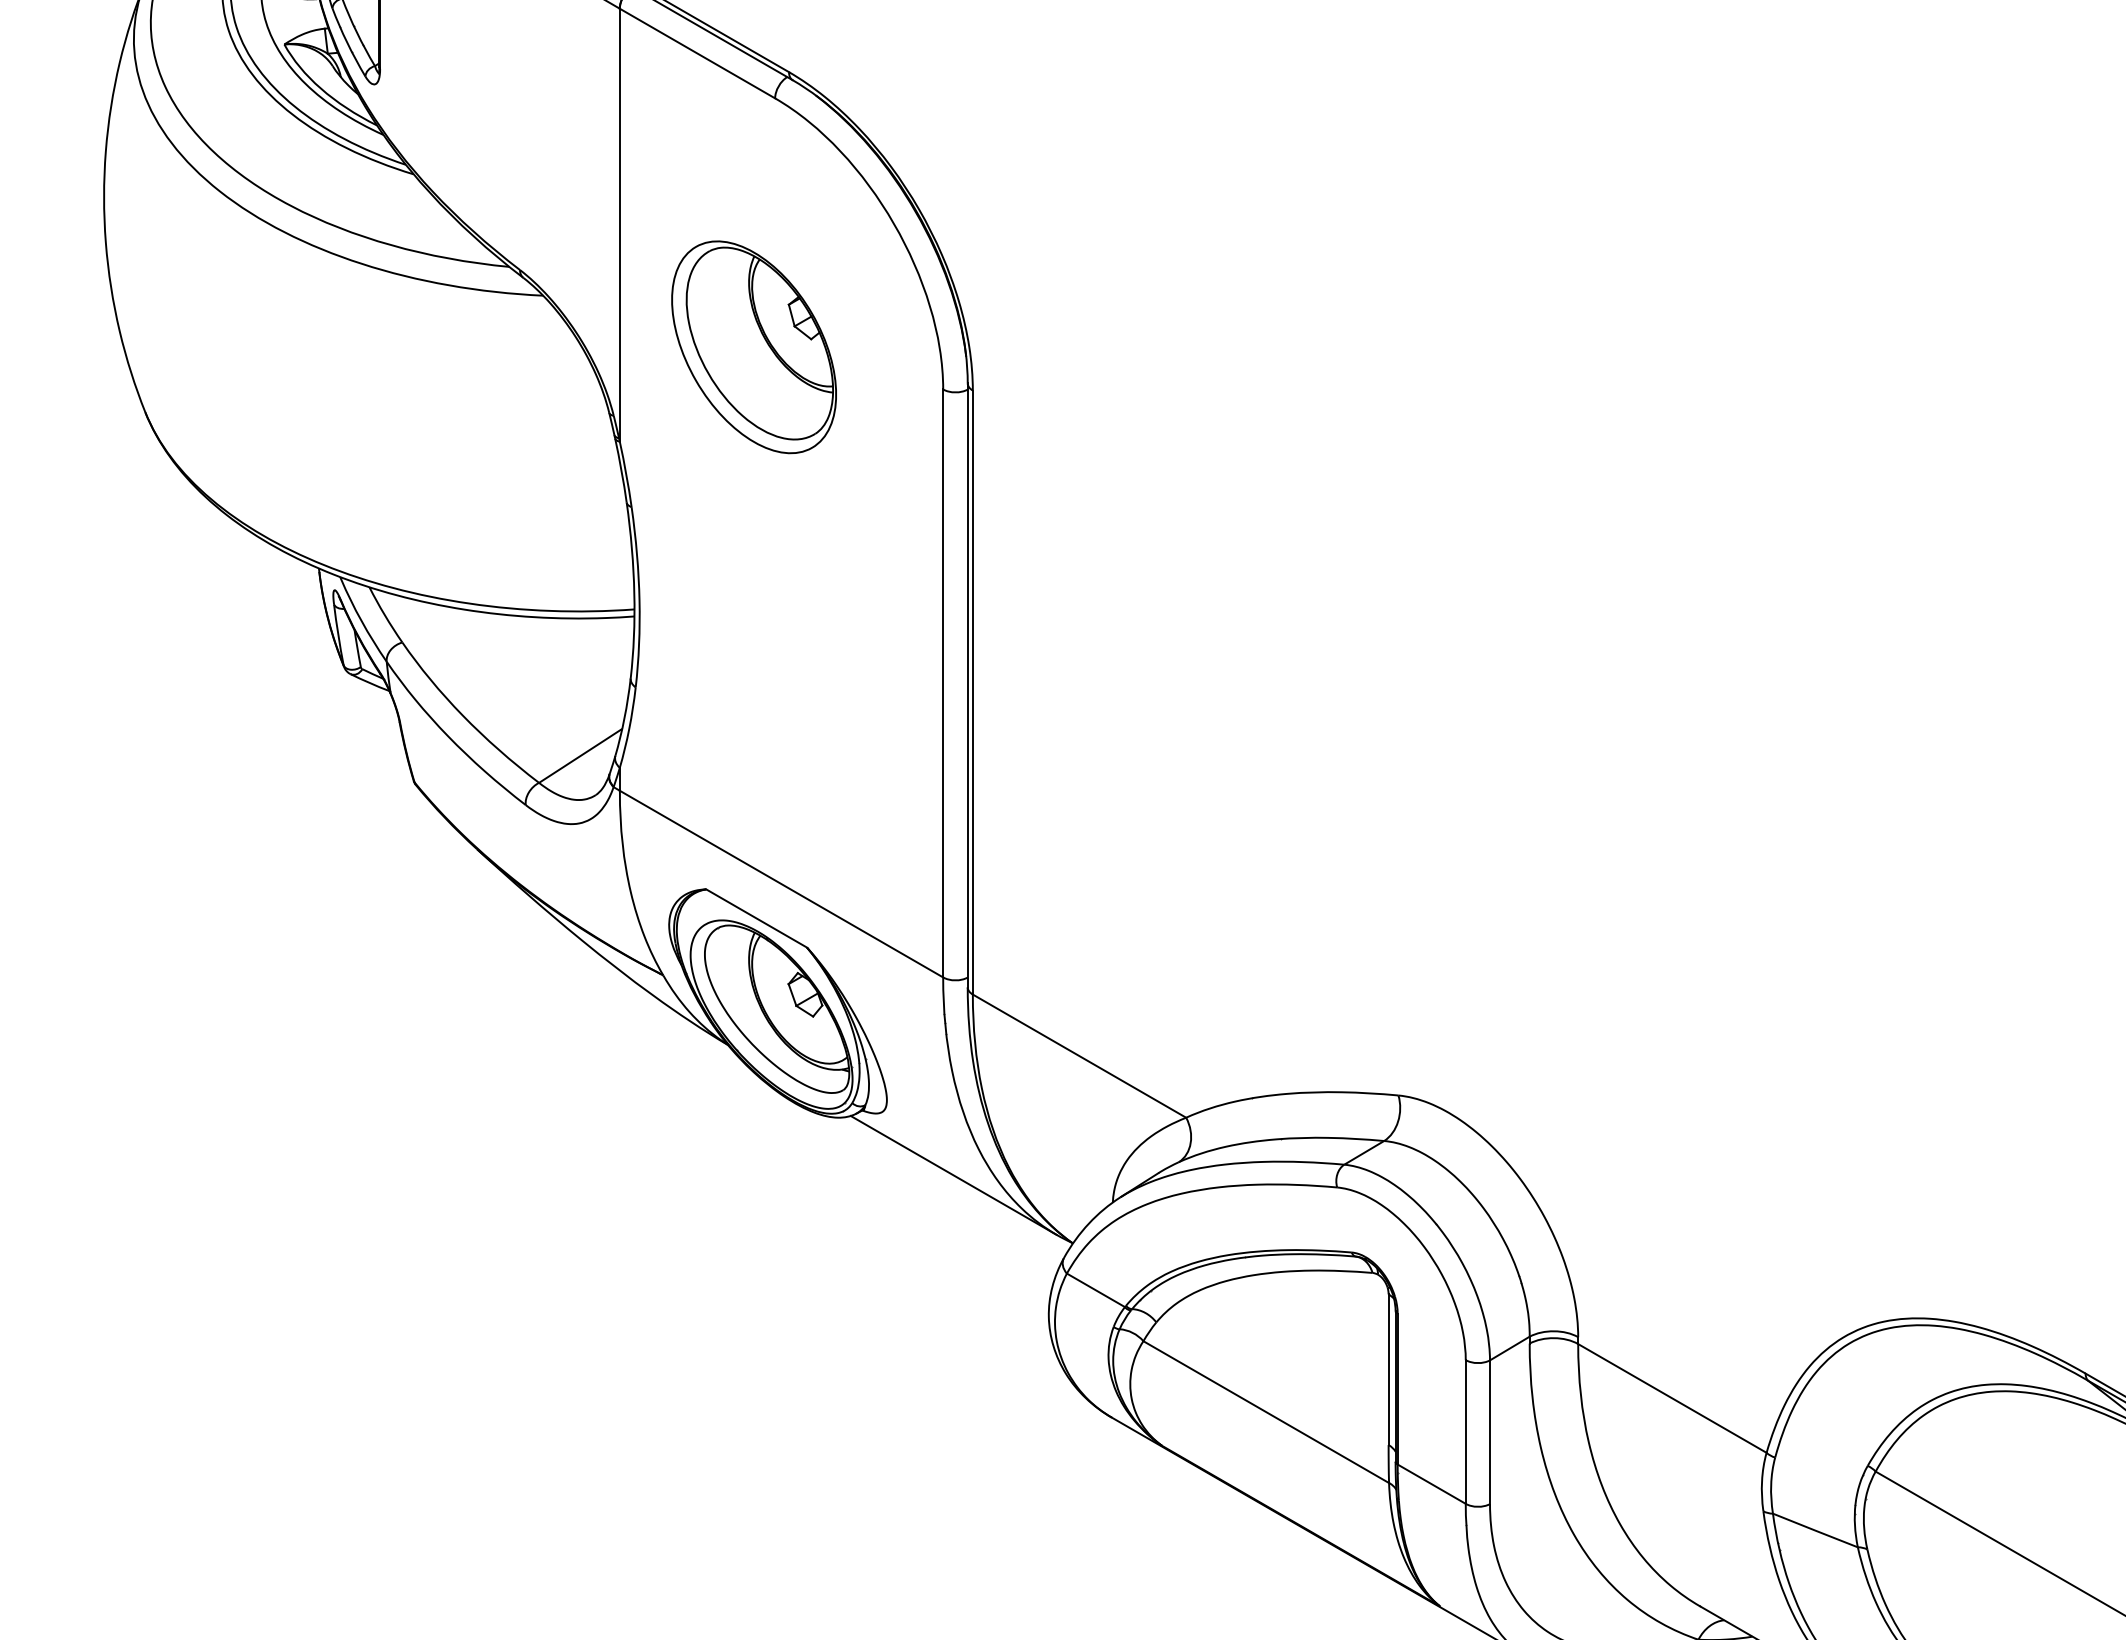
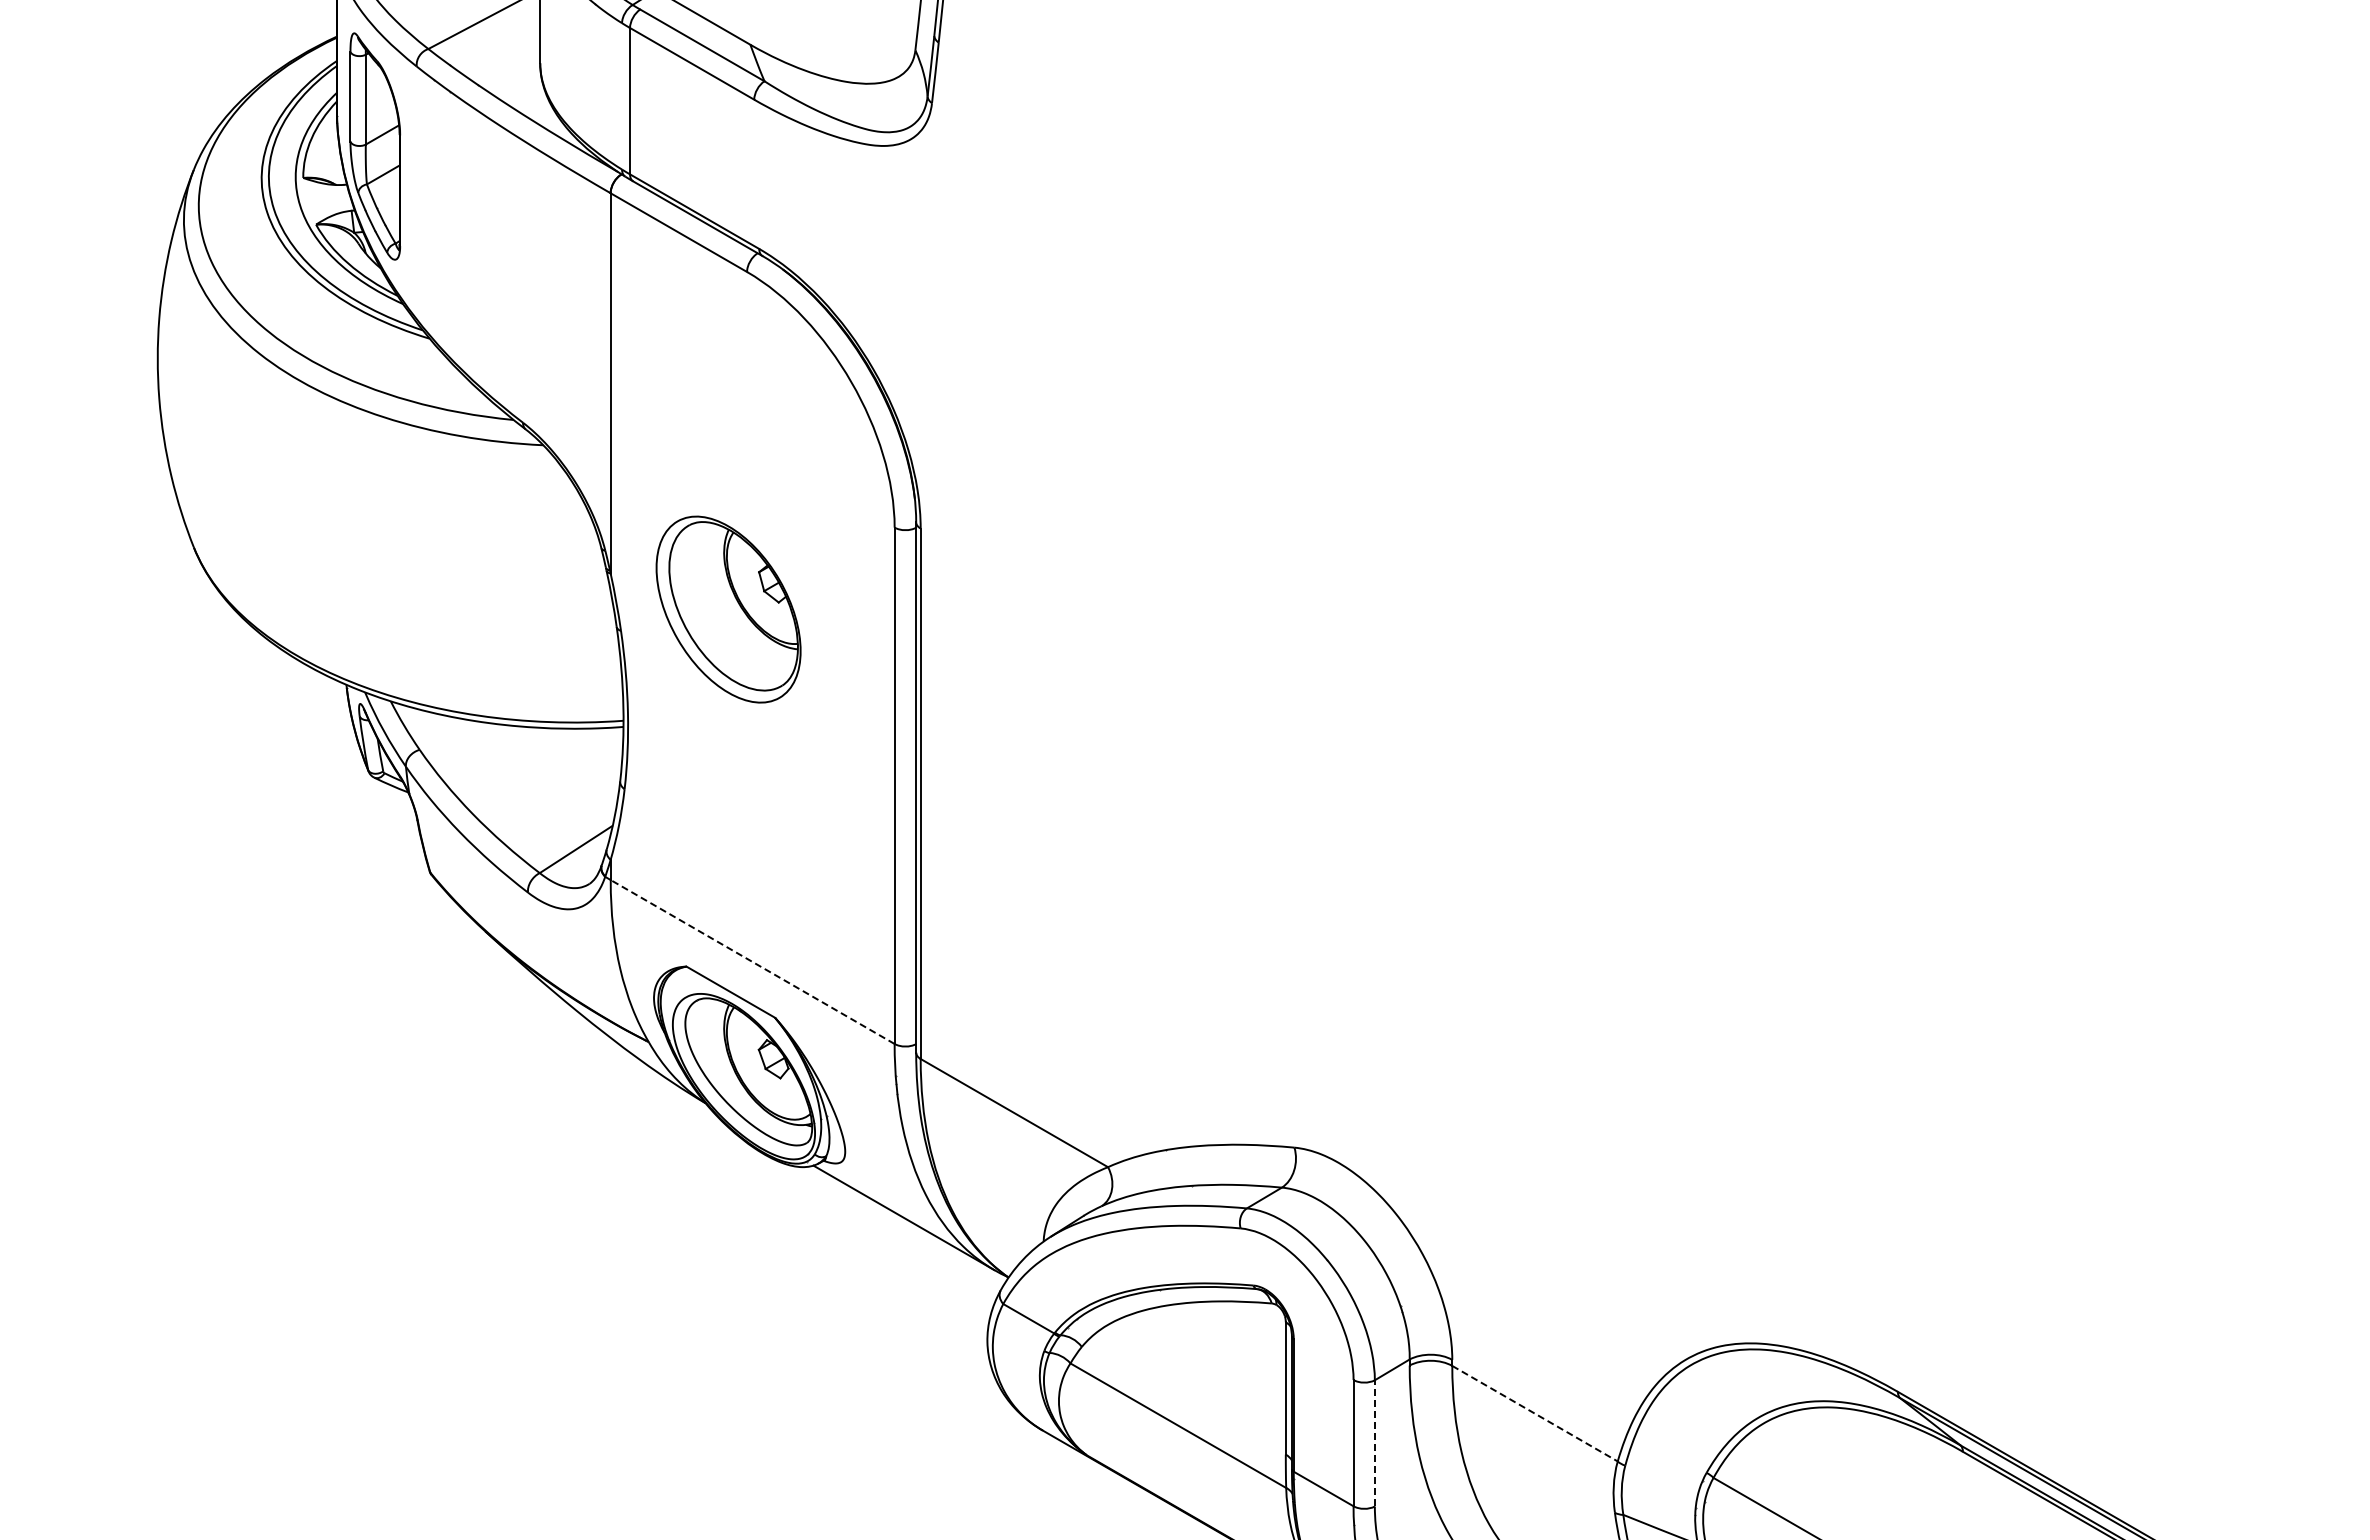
part: (754, 347) -> (728, 609), moved
line: (781, 884) -> (752, 962), solid -> dashed
line: (1672, 1398) -> (1535, 1413), solid -> dashed
line: (1489, 1431) -> (1374, 1442), solid -> dashed

